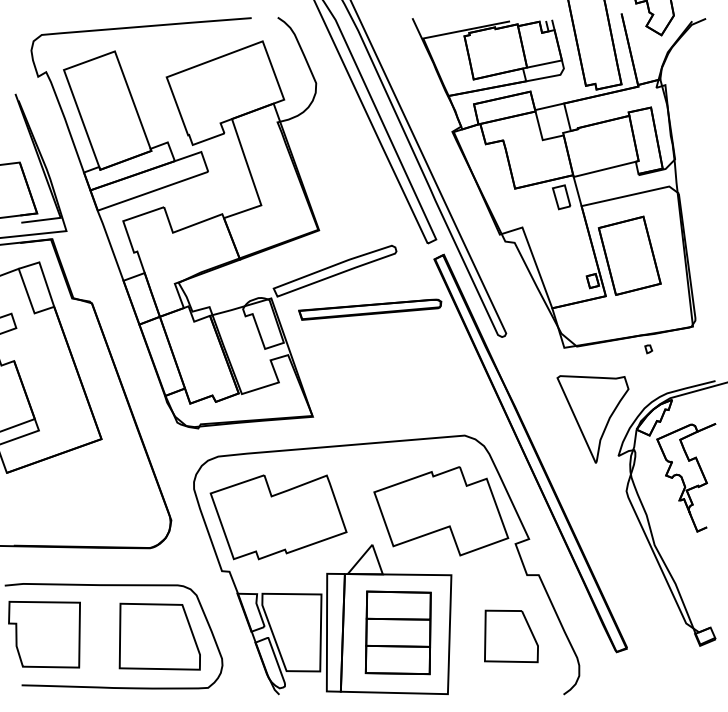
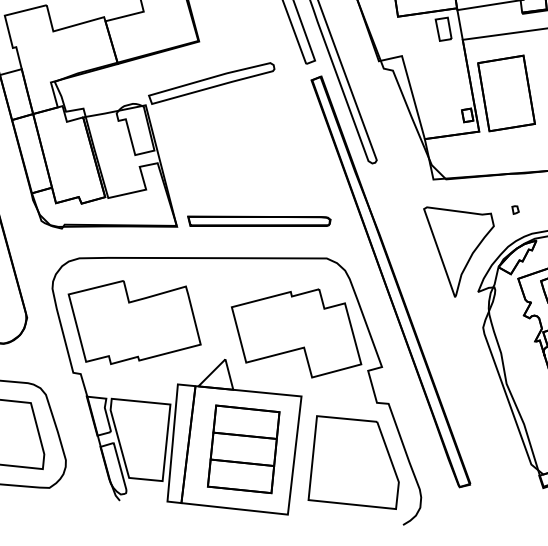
part: (370, 309) -> (259, 221), moved
part: (648, 349) -> (515, 210), moved
part: (511, 636) -> (356, 462), size x1.67

